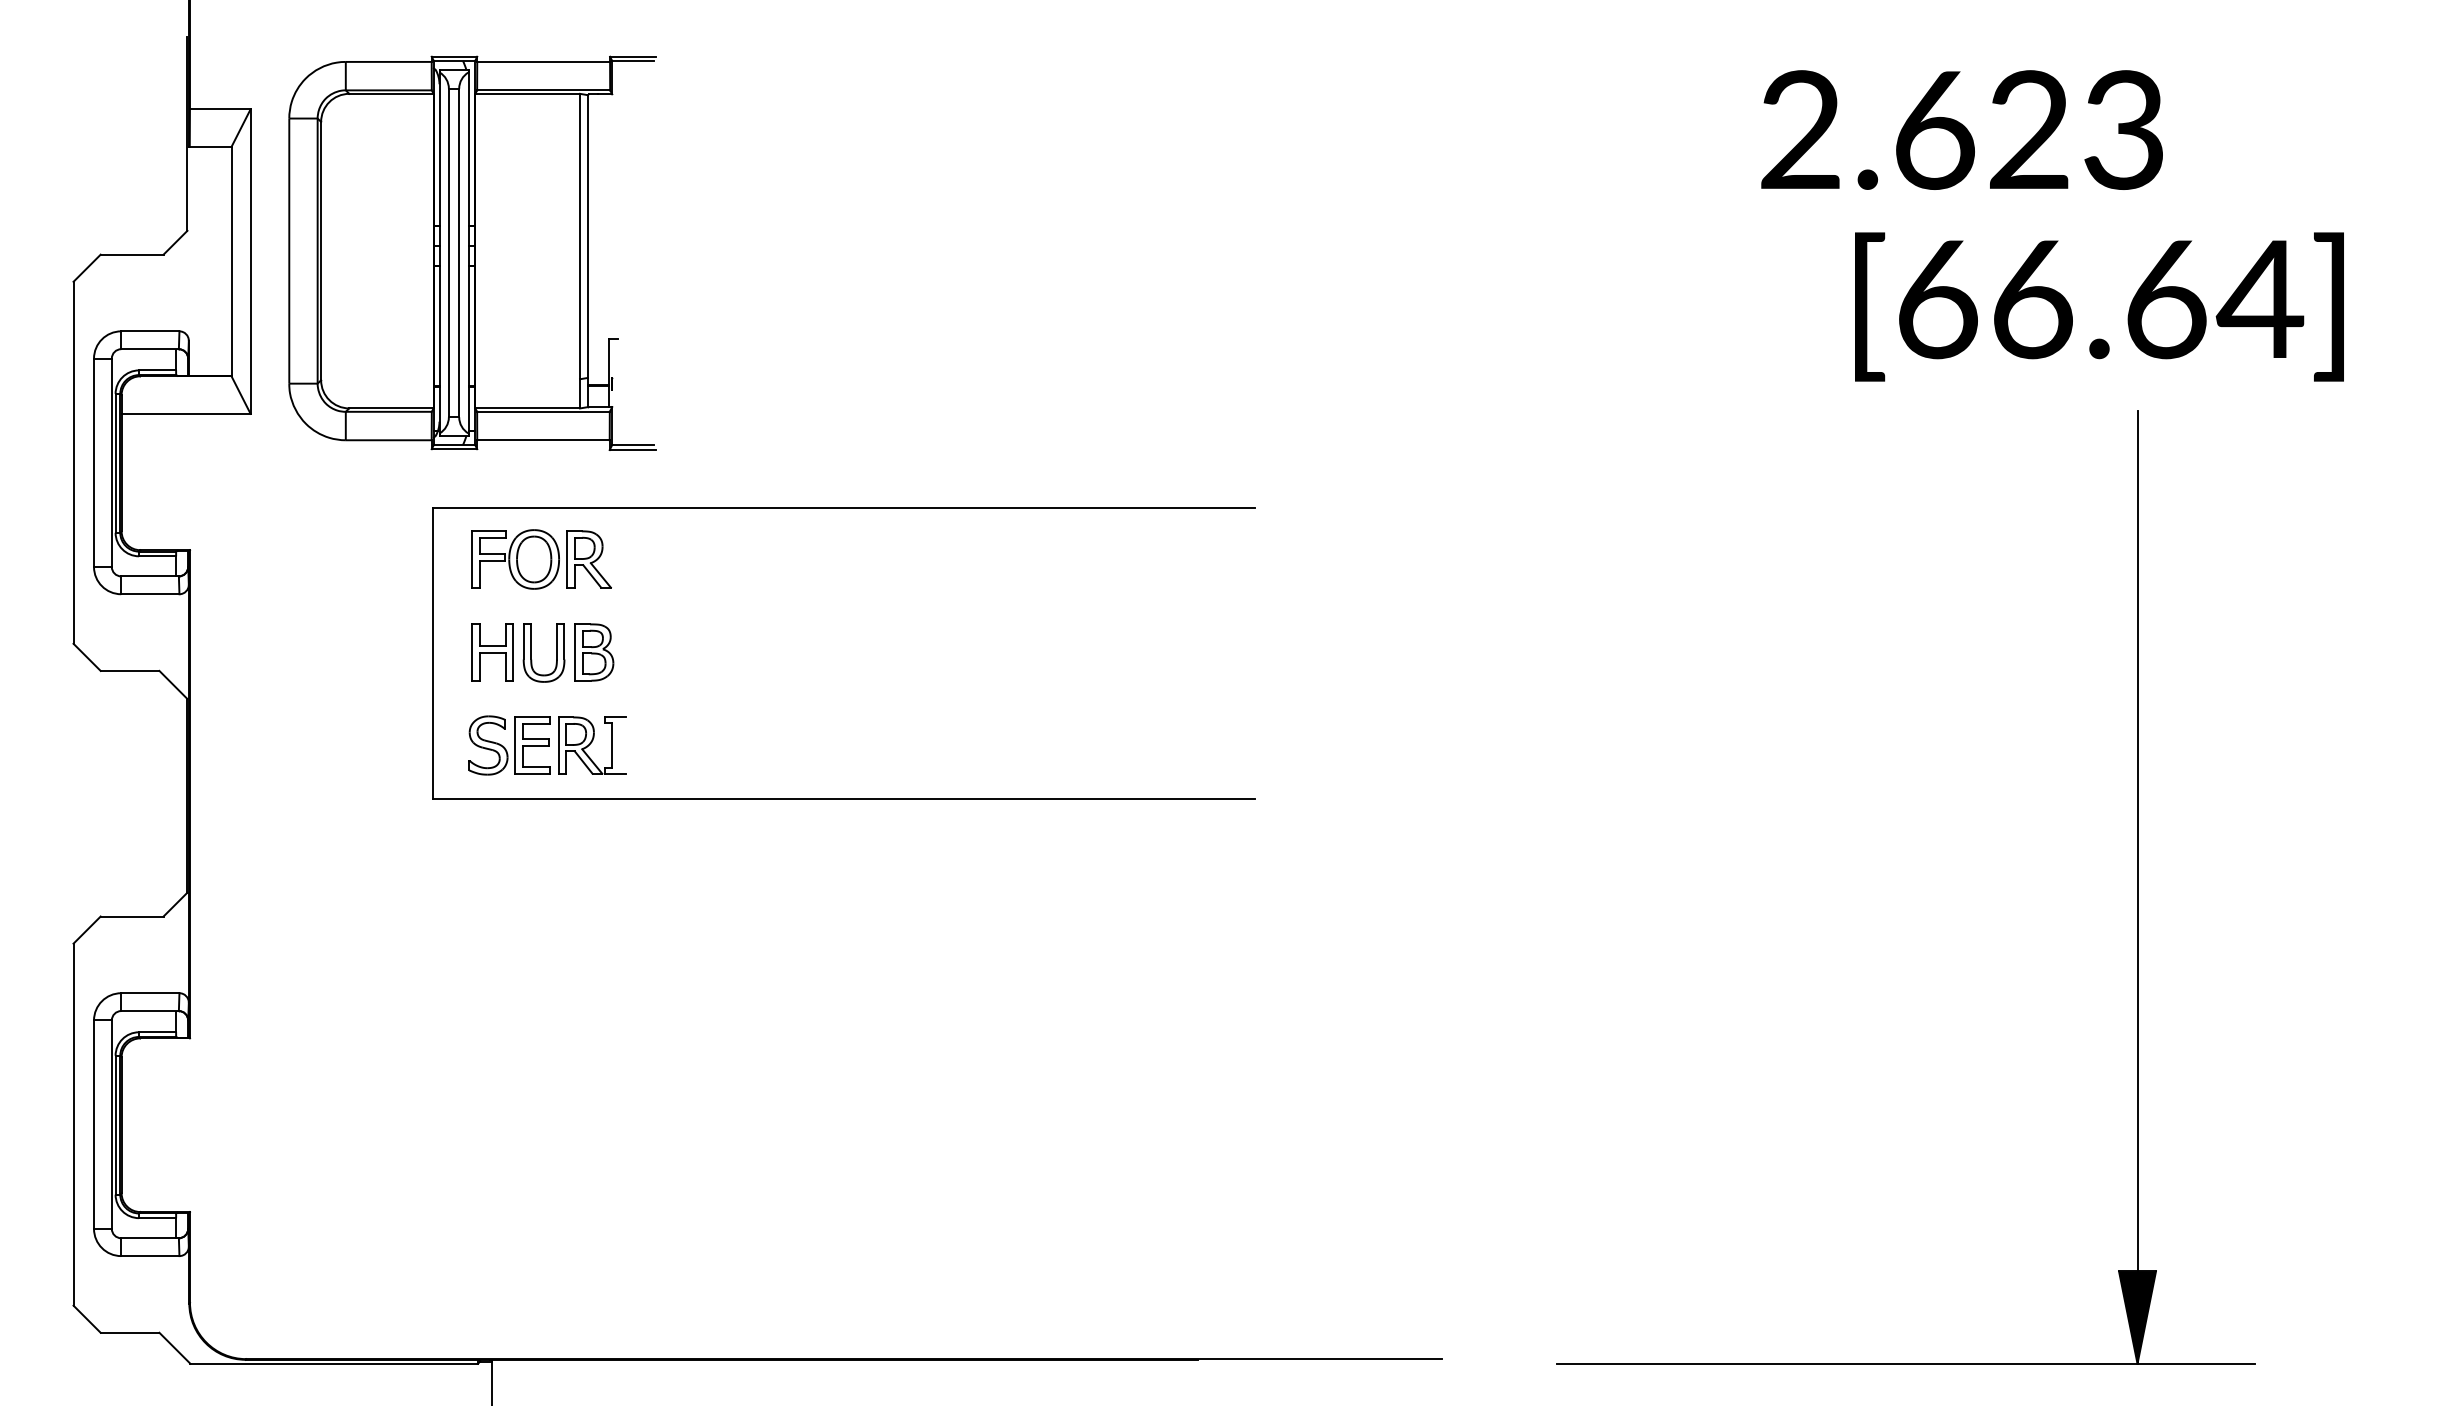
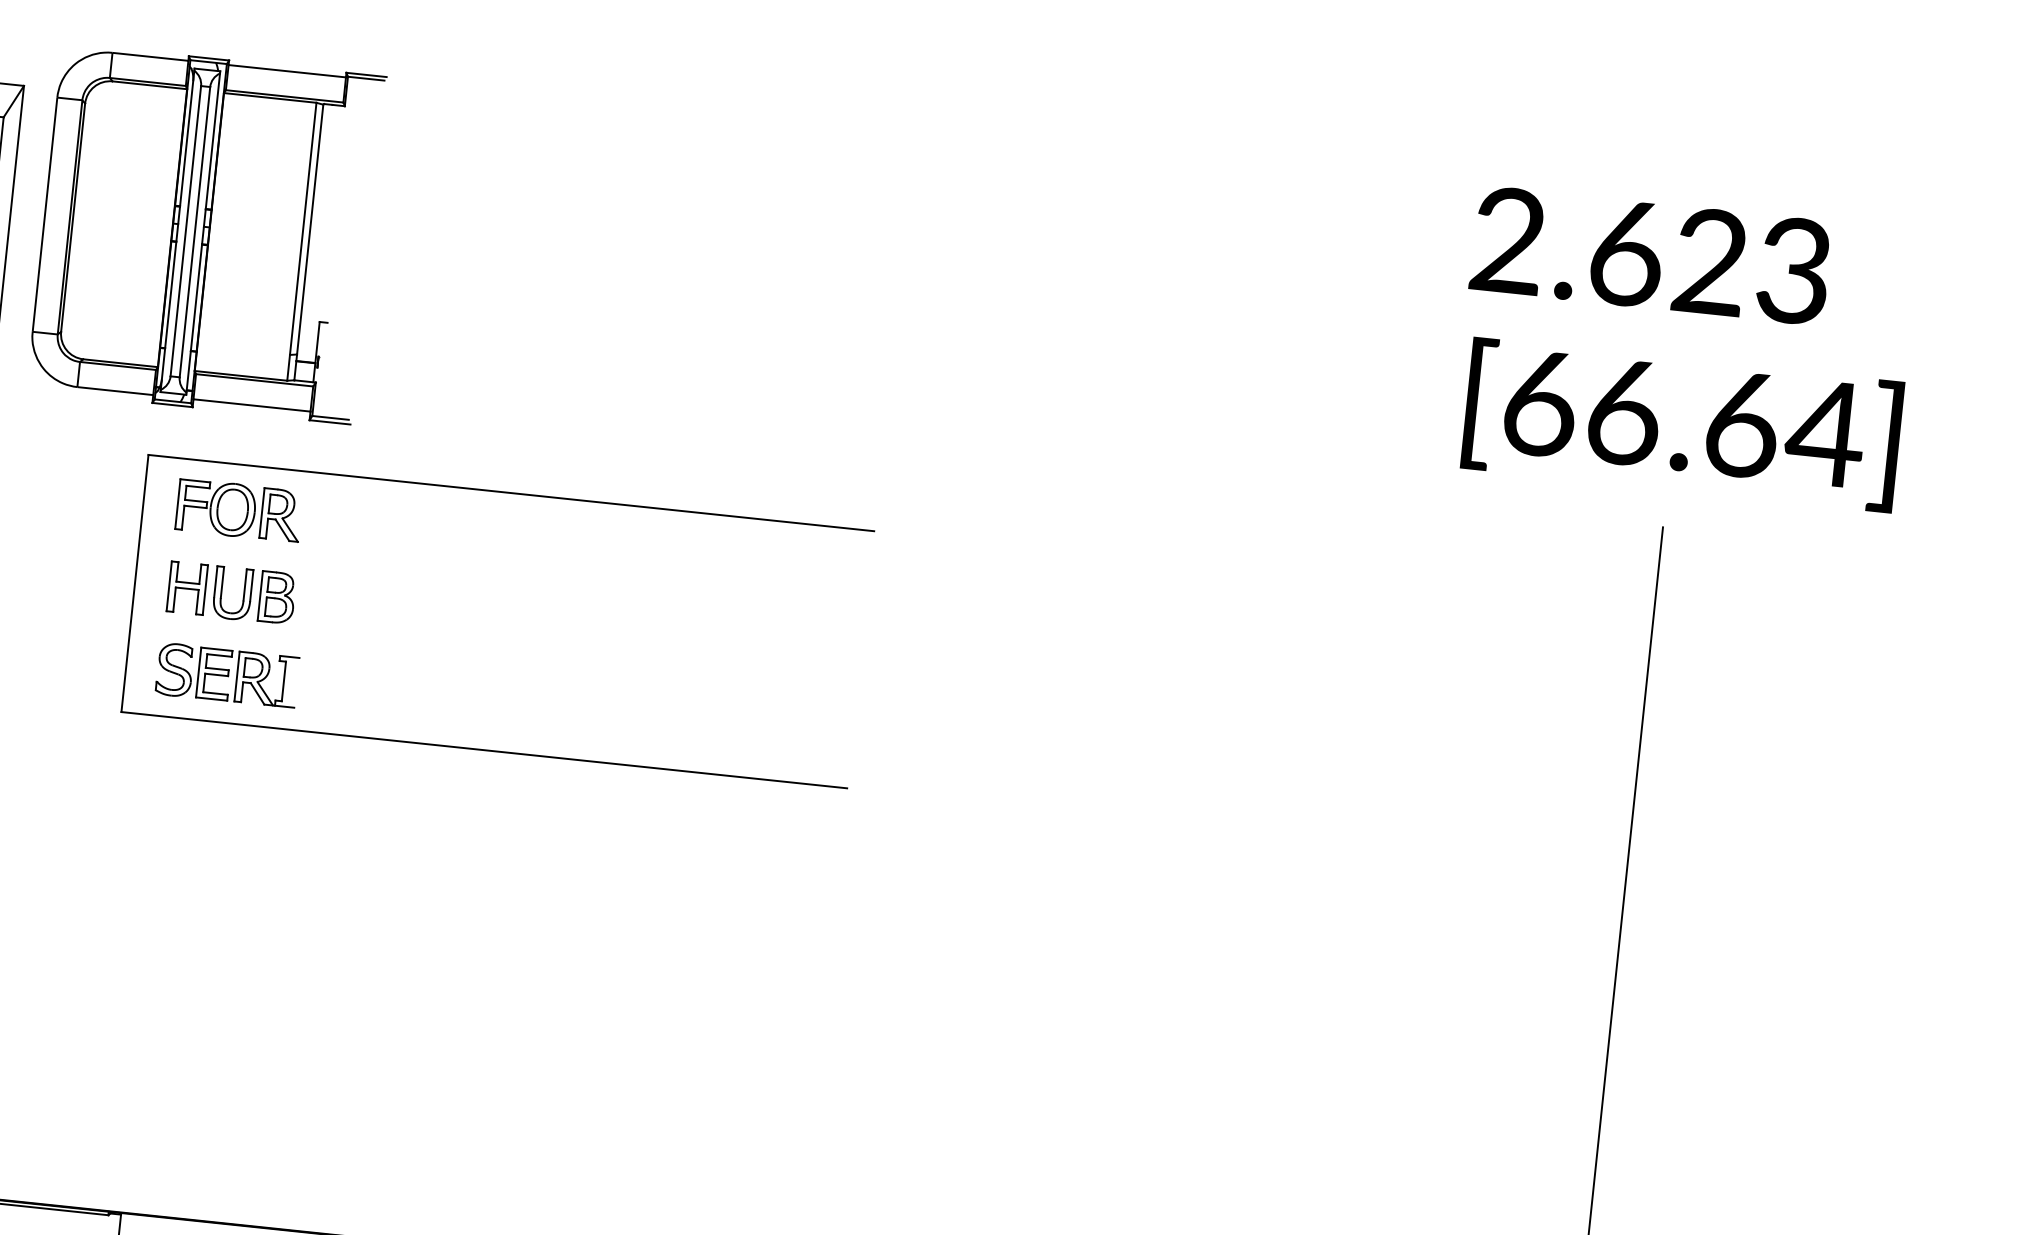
text: (1961, 129) -> (1650, 255), moved
text: (2099, 306) -> (1682, 424), moved

